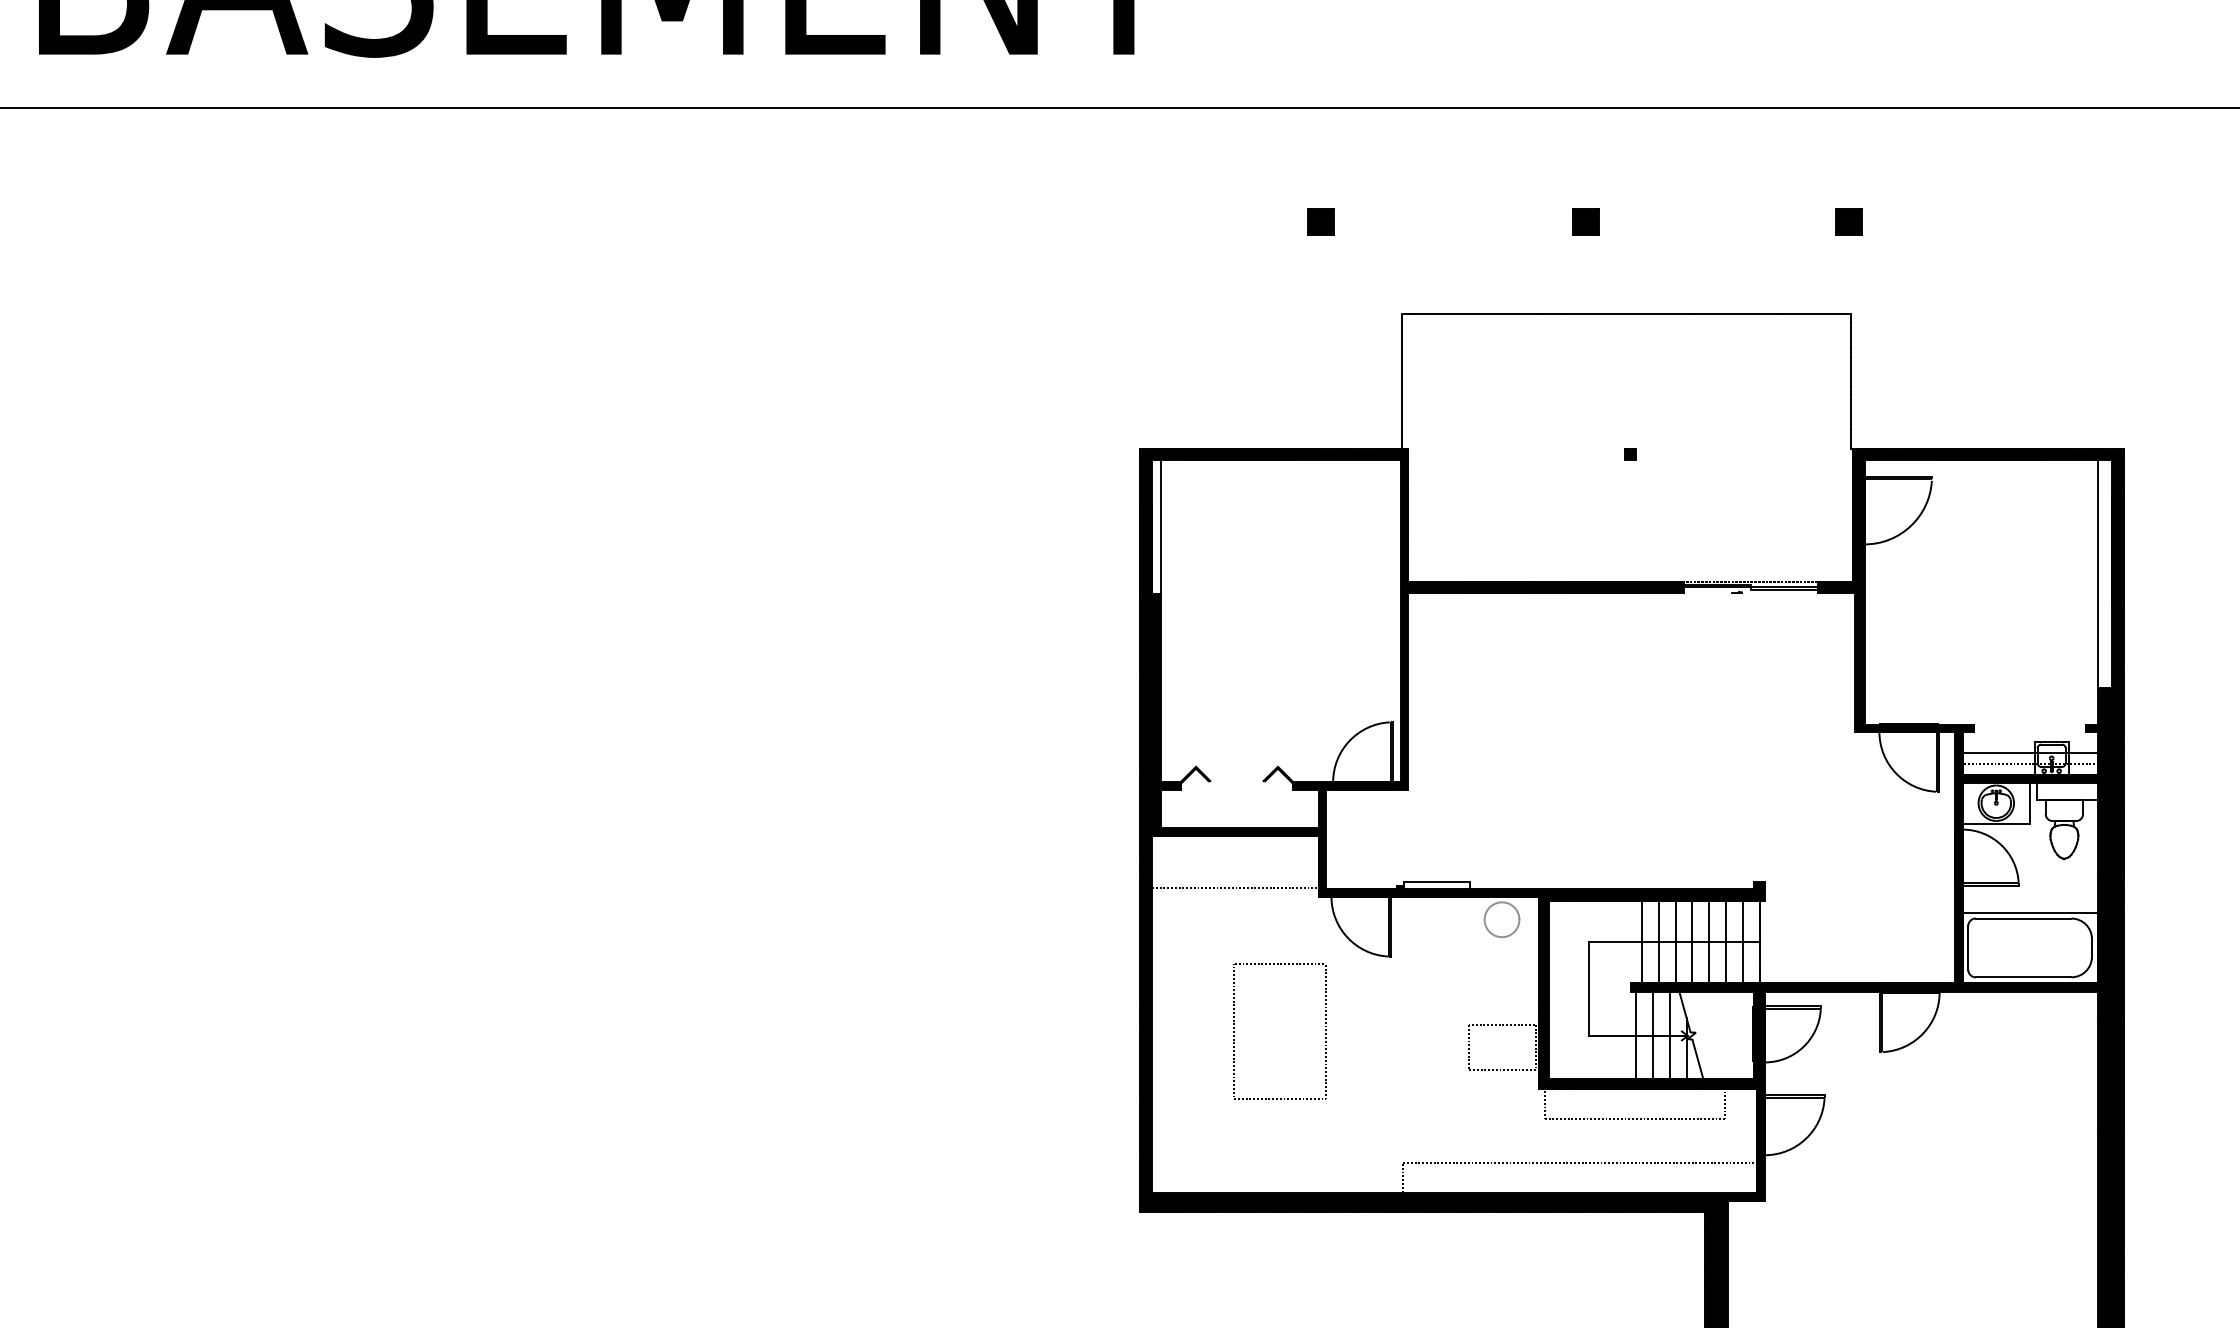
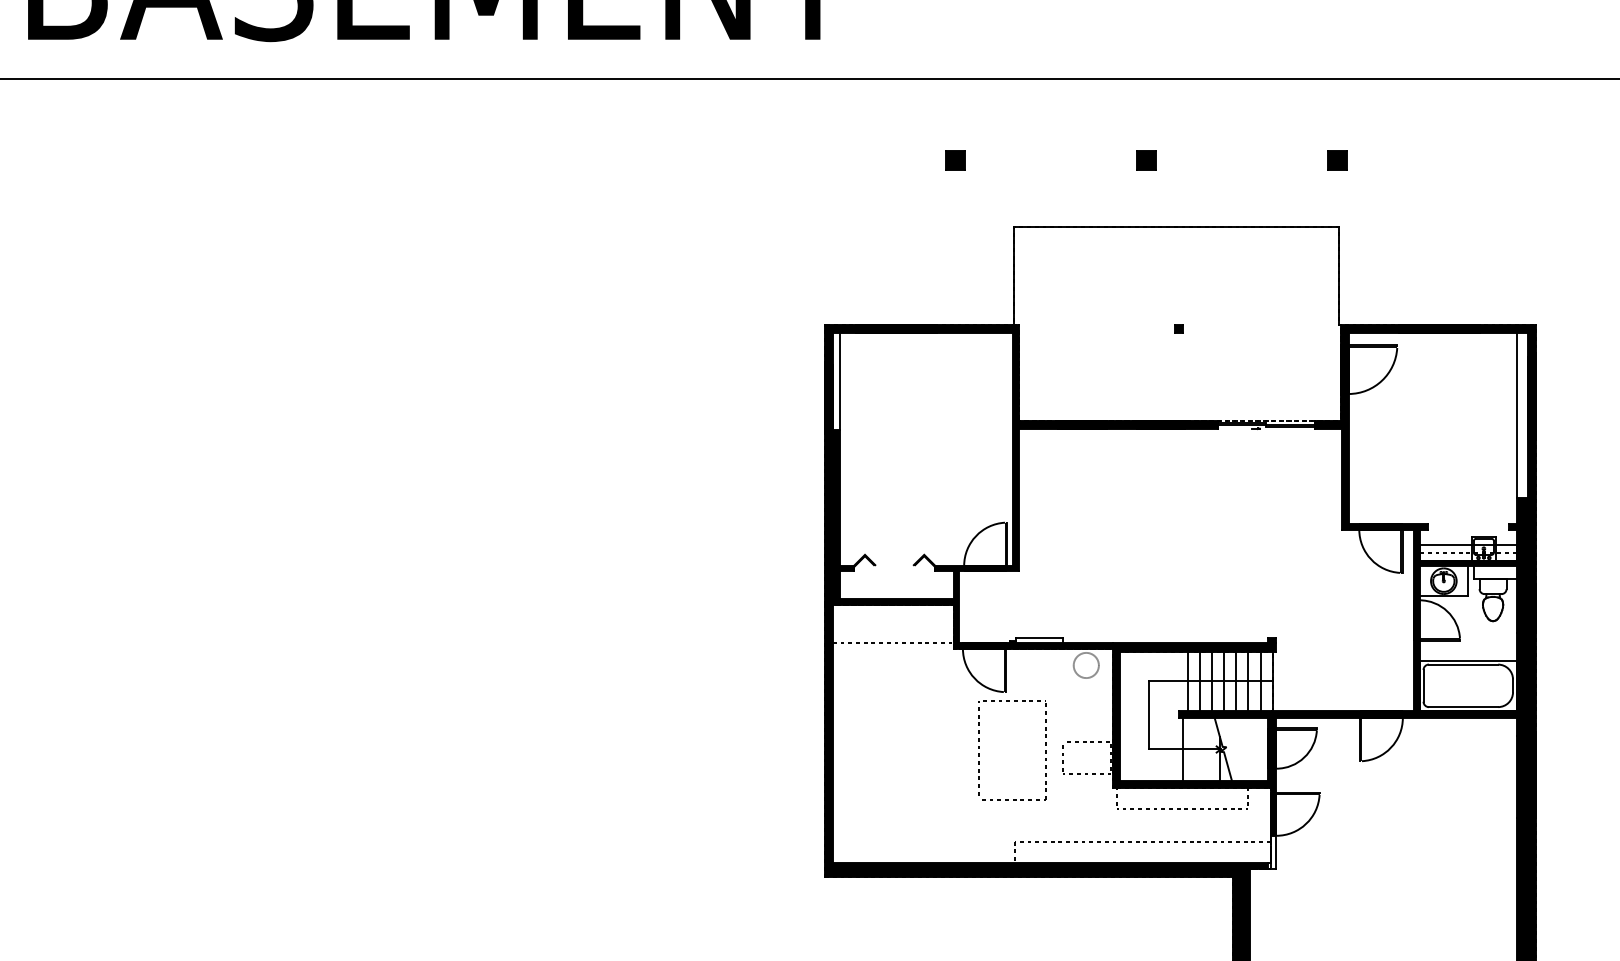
part: (1234, 1031) -> (979, 750), moved
line: (1652, 1035) -> (1195, 749), removed
line: (1669, 1035) -> (1207, 749), removed
fill: (1758, 1177) -> (1271, 851), removed

